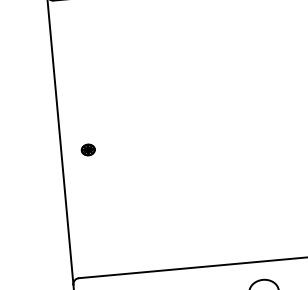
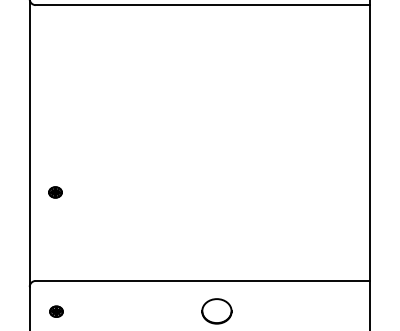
part: (88, 150) -> (55, 192), moved

